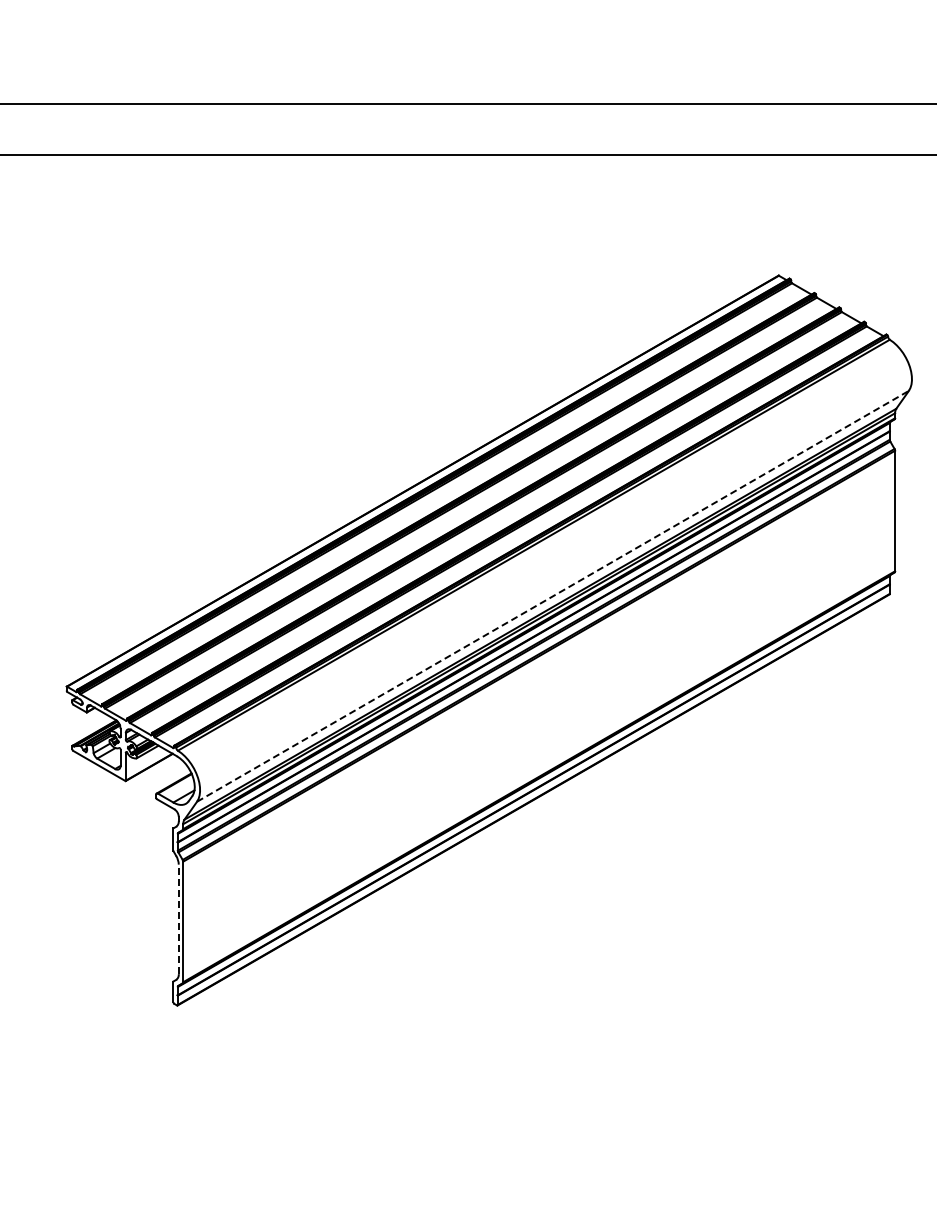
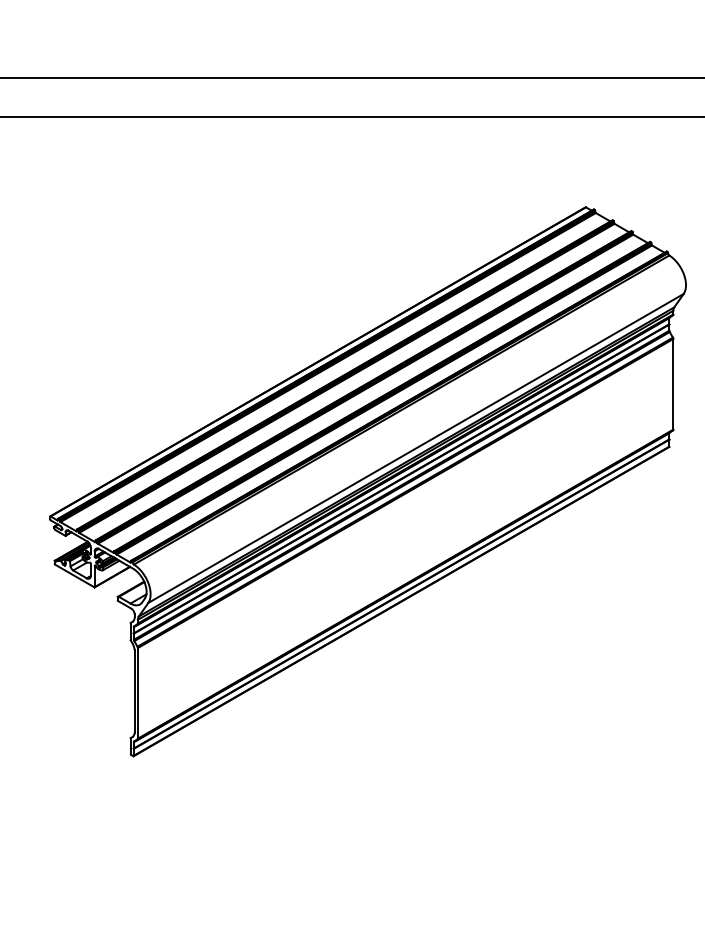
line: (552, 596) -> (415, 448), dashed -> solid
line: (178, 919) -> (134, 691), dashed -> solid

